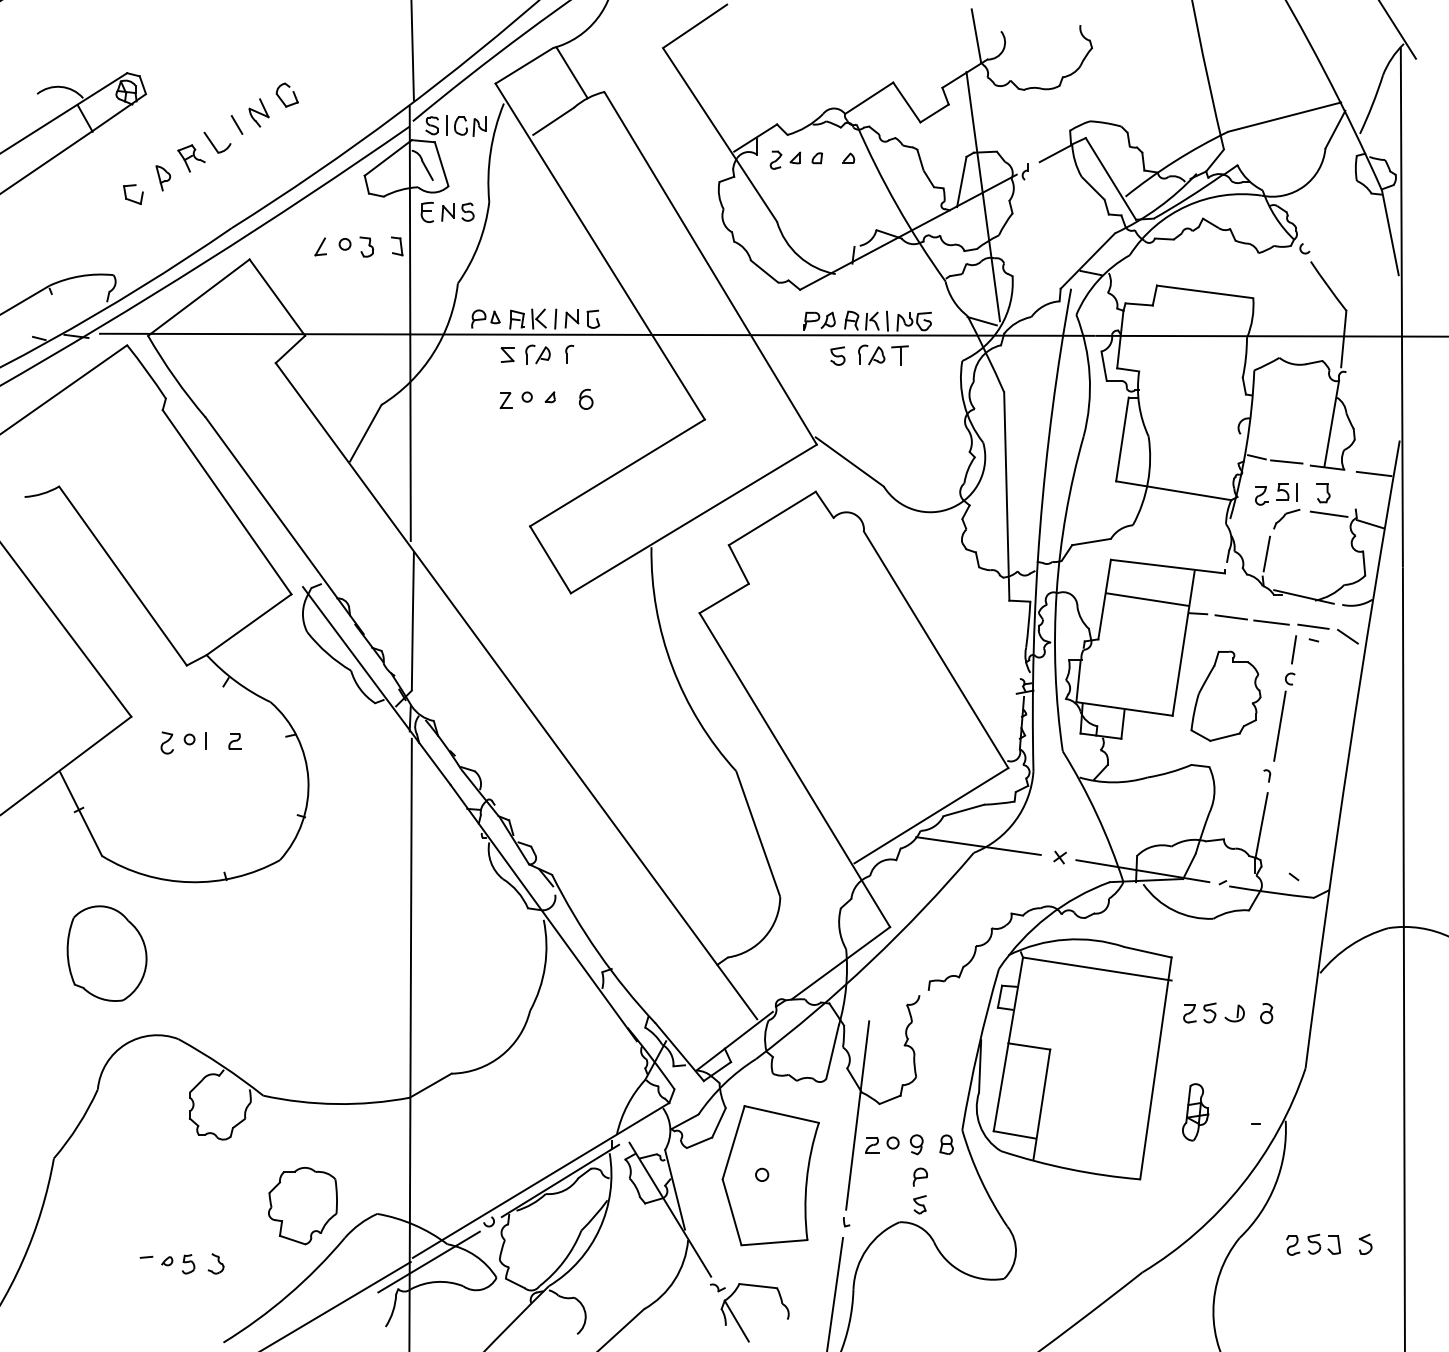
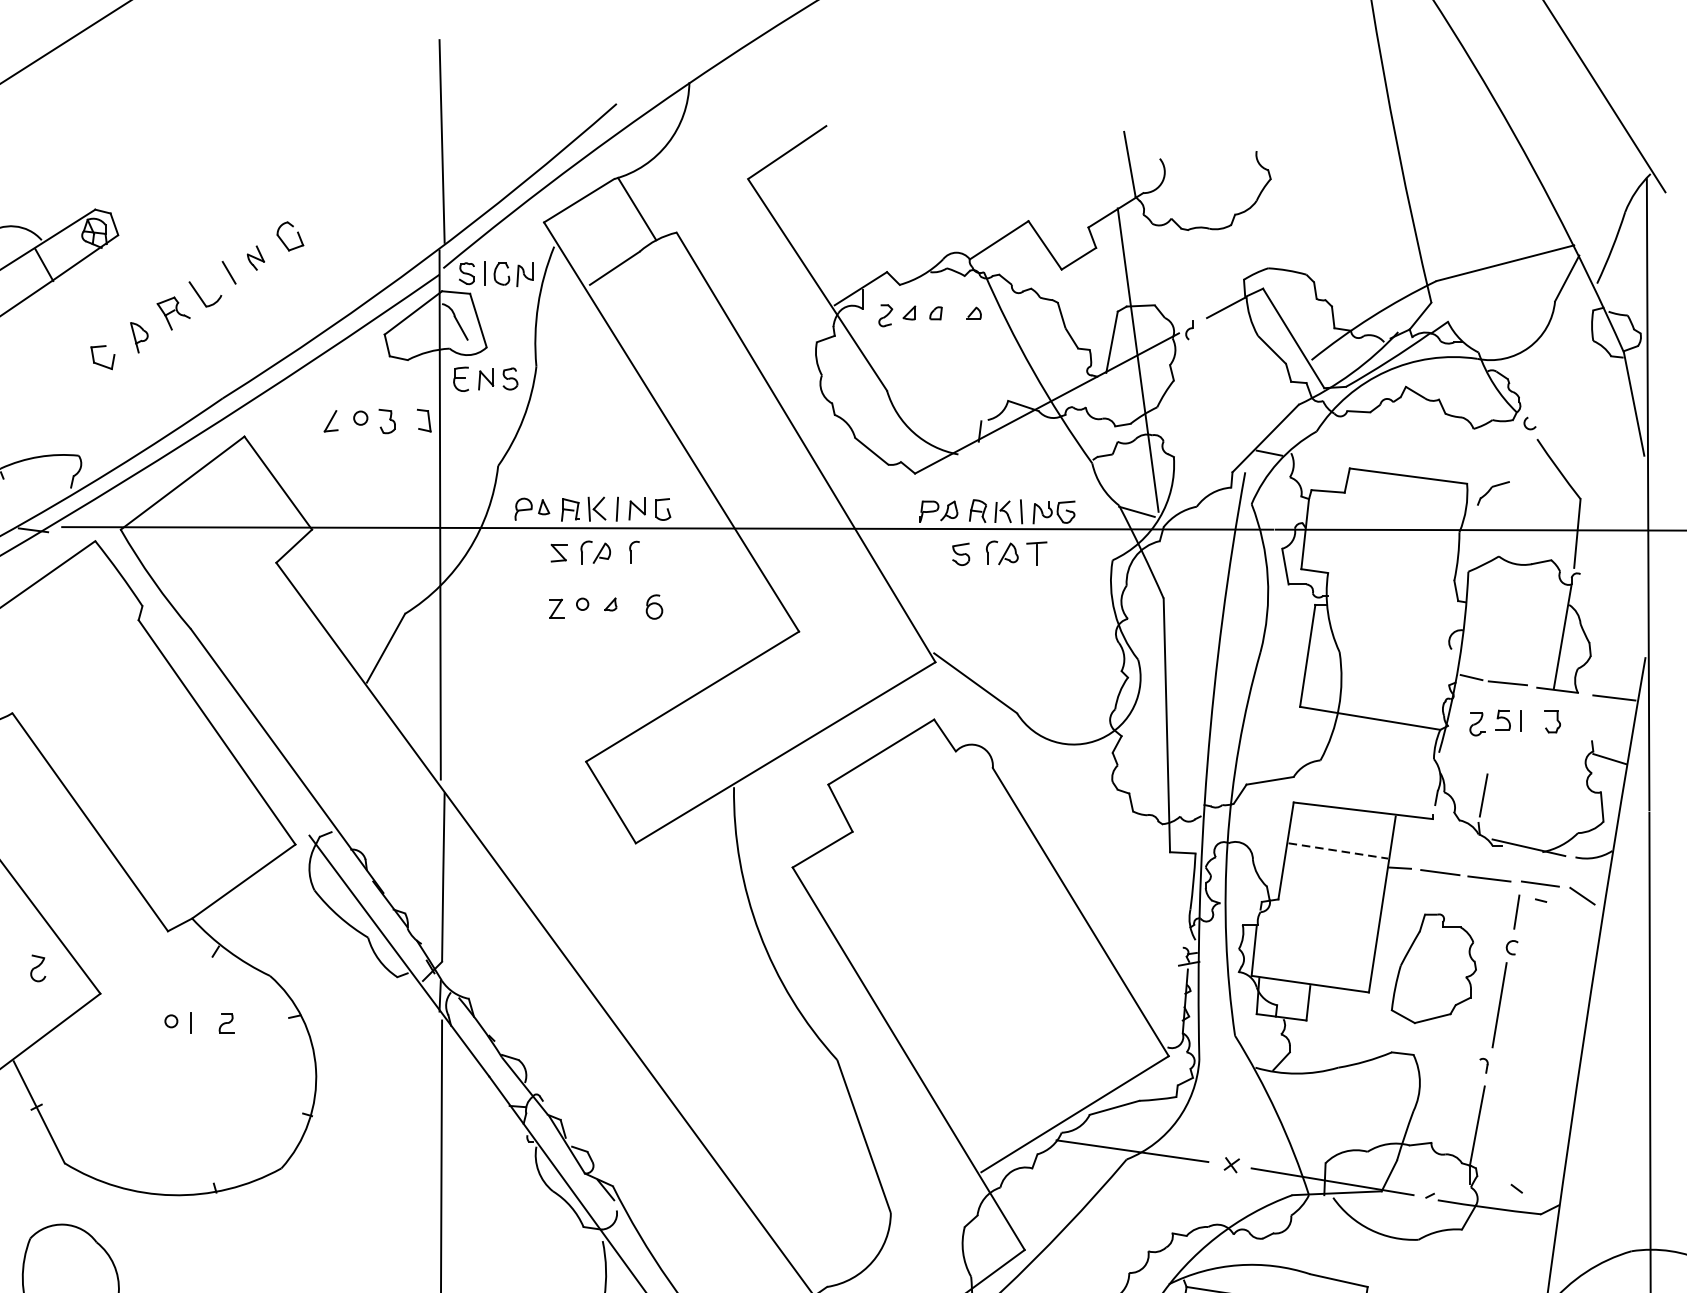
part: (258, 112) -> (255, 257), size x0.7
line: (1328, 513) -> (1558, 746), removed
part: (1286, 518) -> (1492, 492), moved
line: (1148, 599) -> (1339, 850), solid -> dashed
part: (166, 742) -> (37, 967), moved

